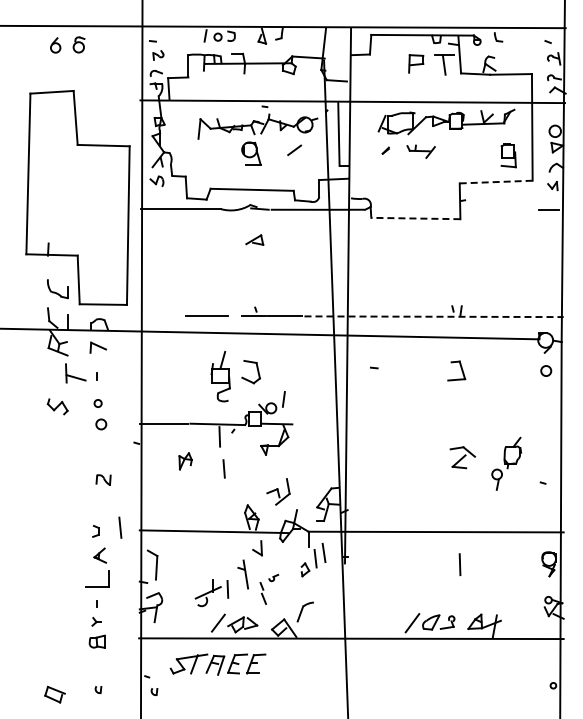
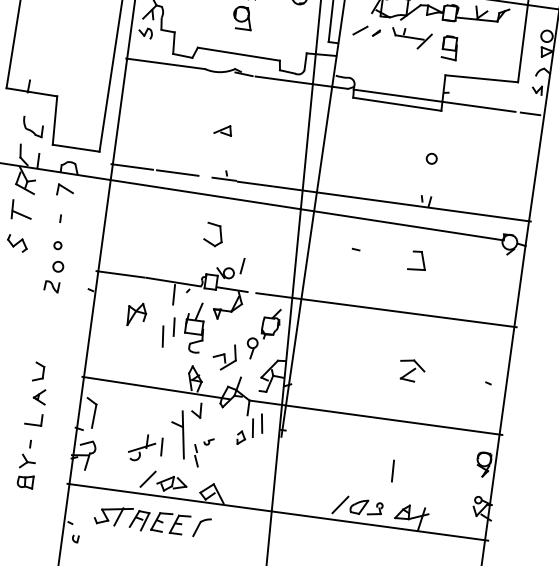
line: (294, 150) -> (360, 30), moved
part: (420, 151) -> (410, 38), size x1.43
part: (508, 155) -> (449, 47), moved
line: (495, 182) -> (481, 79), dashed -> solid
line: (451, 209) -> (433, 100), added
line: (415, 218) -> (396, 104), dashed -> solid
part: (254, 239) -> (223, 129), moved
line: (161, 315) -> (132, 166), added
line: (434, 316) -> (402, 203), dashed -> solid
line: (374, 367) -> (356, 249), moved
circle: (546, 370) -> (432, 158), moved
part: (75, 373) -> (21, 210), moved
part: (220, 376) -> (194, 327), moved
line: (432, 423) -> (386, 309), added
part: (462, 457) -> (411, 370), moved
part: (185, 460) -> (136, 313), size x1.43
part: (506, 463) -> (263, 333), moved
part: (103, 479) -> (51, 286), moved
line: (120, 527) -> (163, 336), moved
part: (95, 531) -> (38, 372), size x1.67
line: (459, 564) -> (392, 470), moved
part: (243, 574) -> (179, 434), size x1.67
part: (96, 578) -> (33, 418), size x0.71
part: (304, 611) -> (201, 527), moved
part: (96, 621) -> (27, 461), size x1.67
part: (98, 689) -> (20, 529), removed

